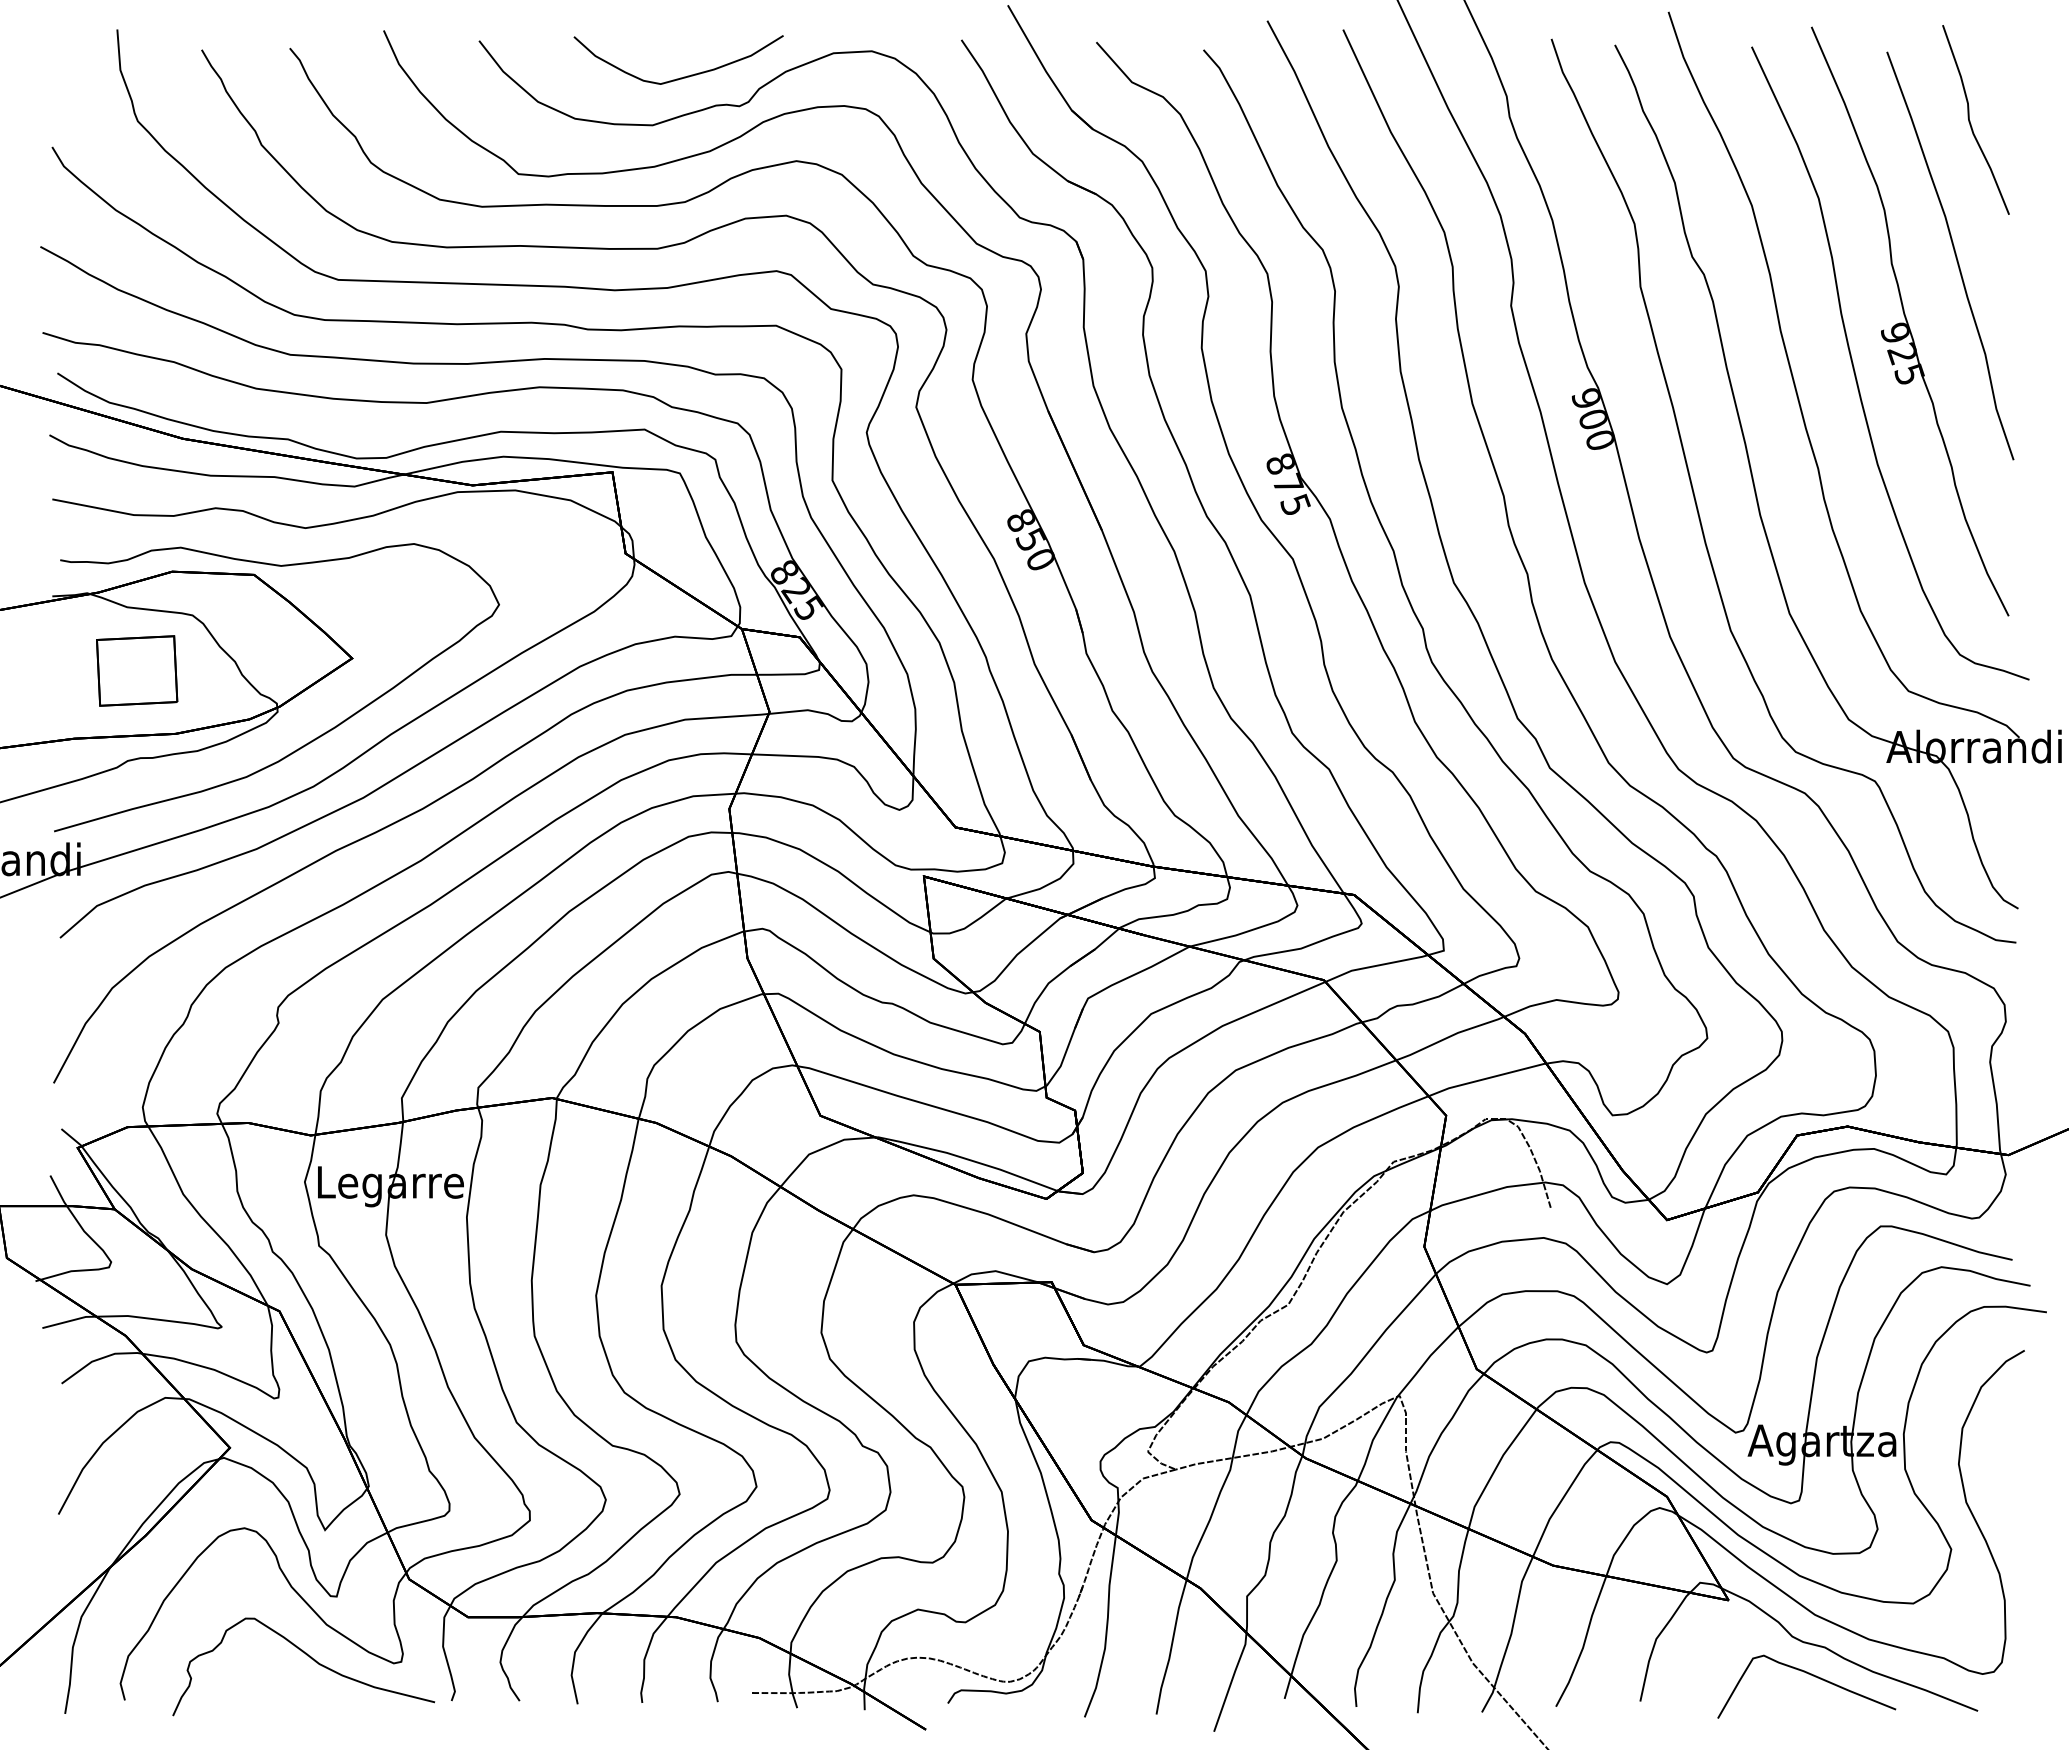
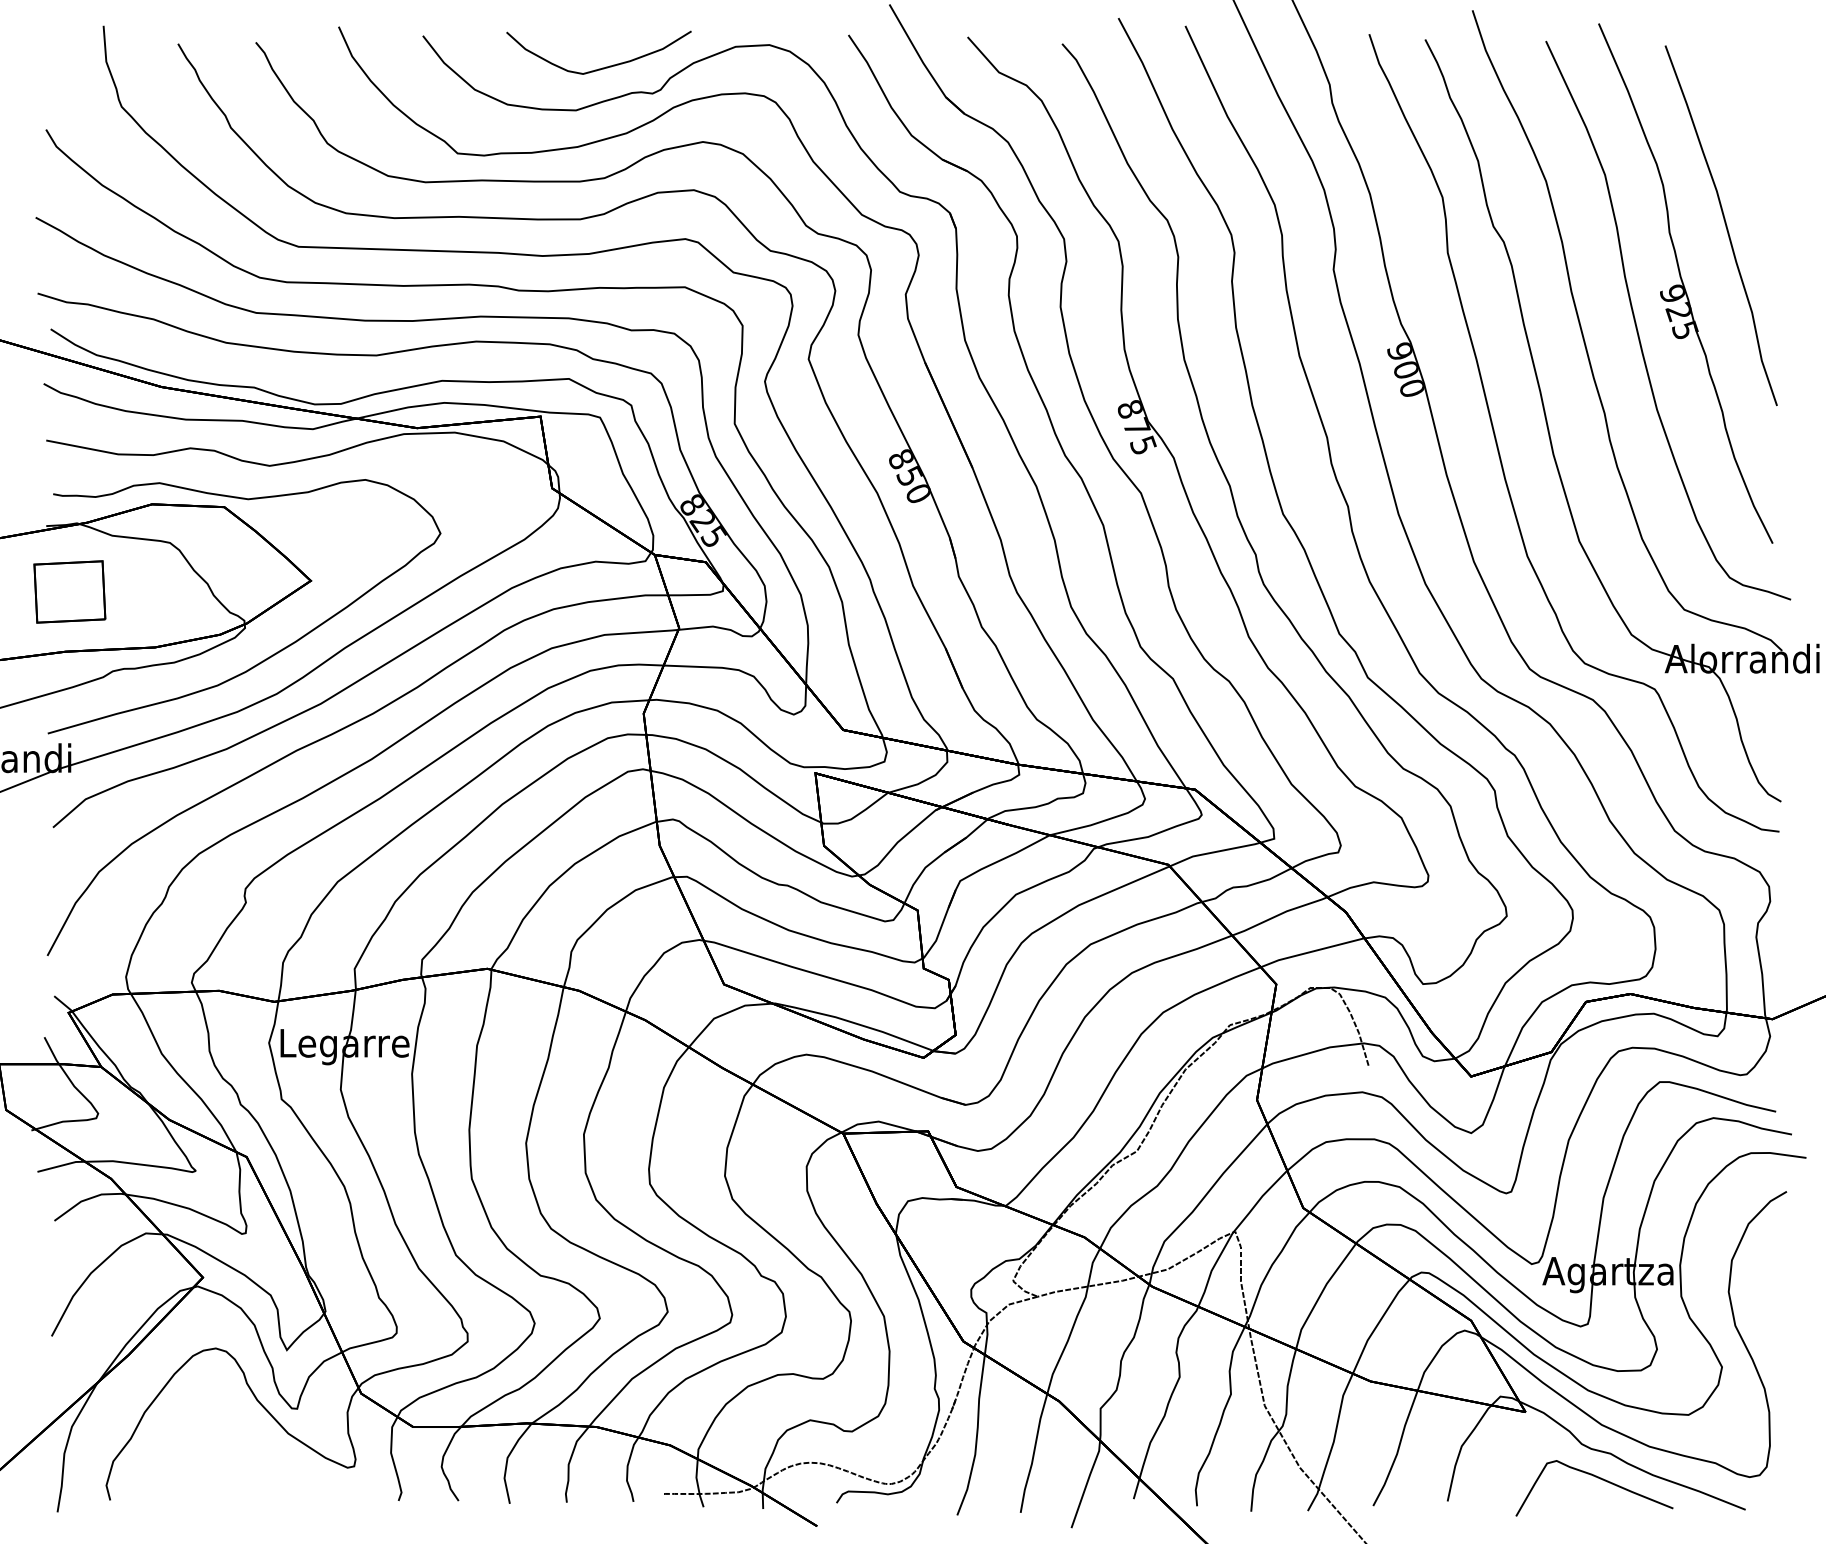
curve: (1970, 120) -> (1739, 106), removed
part: (137, 670) -> (70, 591), moved
curve: (310, 1658) -> (274, 1463), removed

